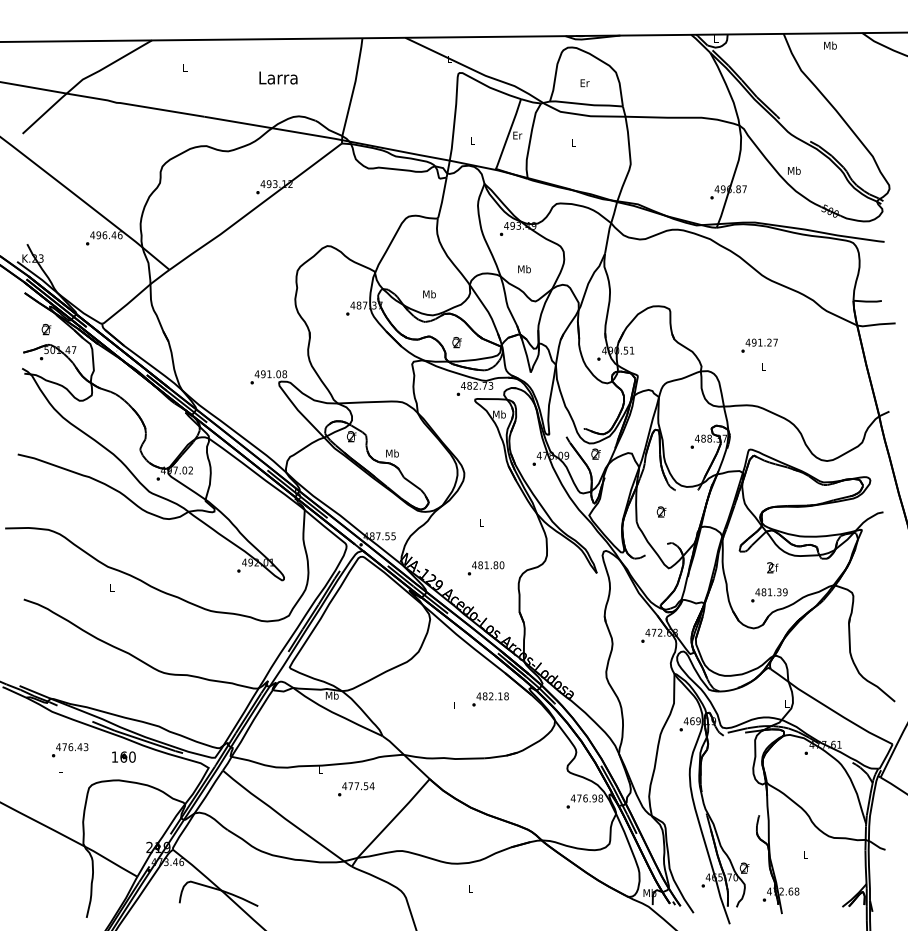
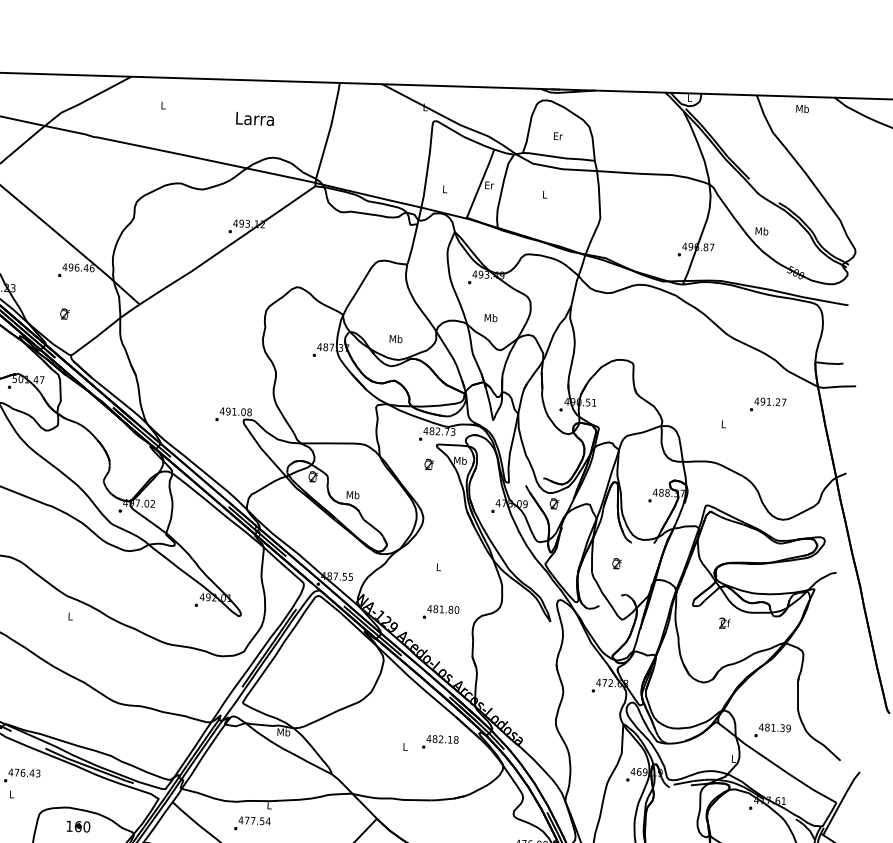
text: (46, 329) -> (64, 314), moved
text: (456, 342) -> (428, 464), moved
text: (759, 345) -> (768, 404), moved
text: (769, 595) -> (772, 731), moved
part: (123, 756) -> (78, 826), moved
text: (356, 789) -> (252, 824), moved

